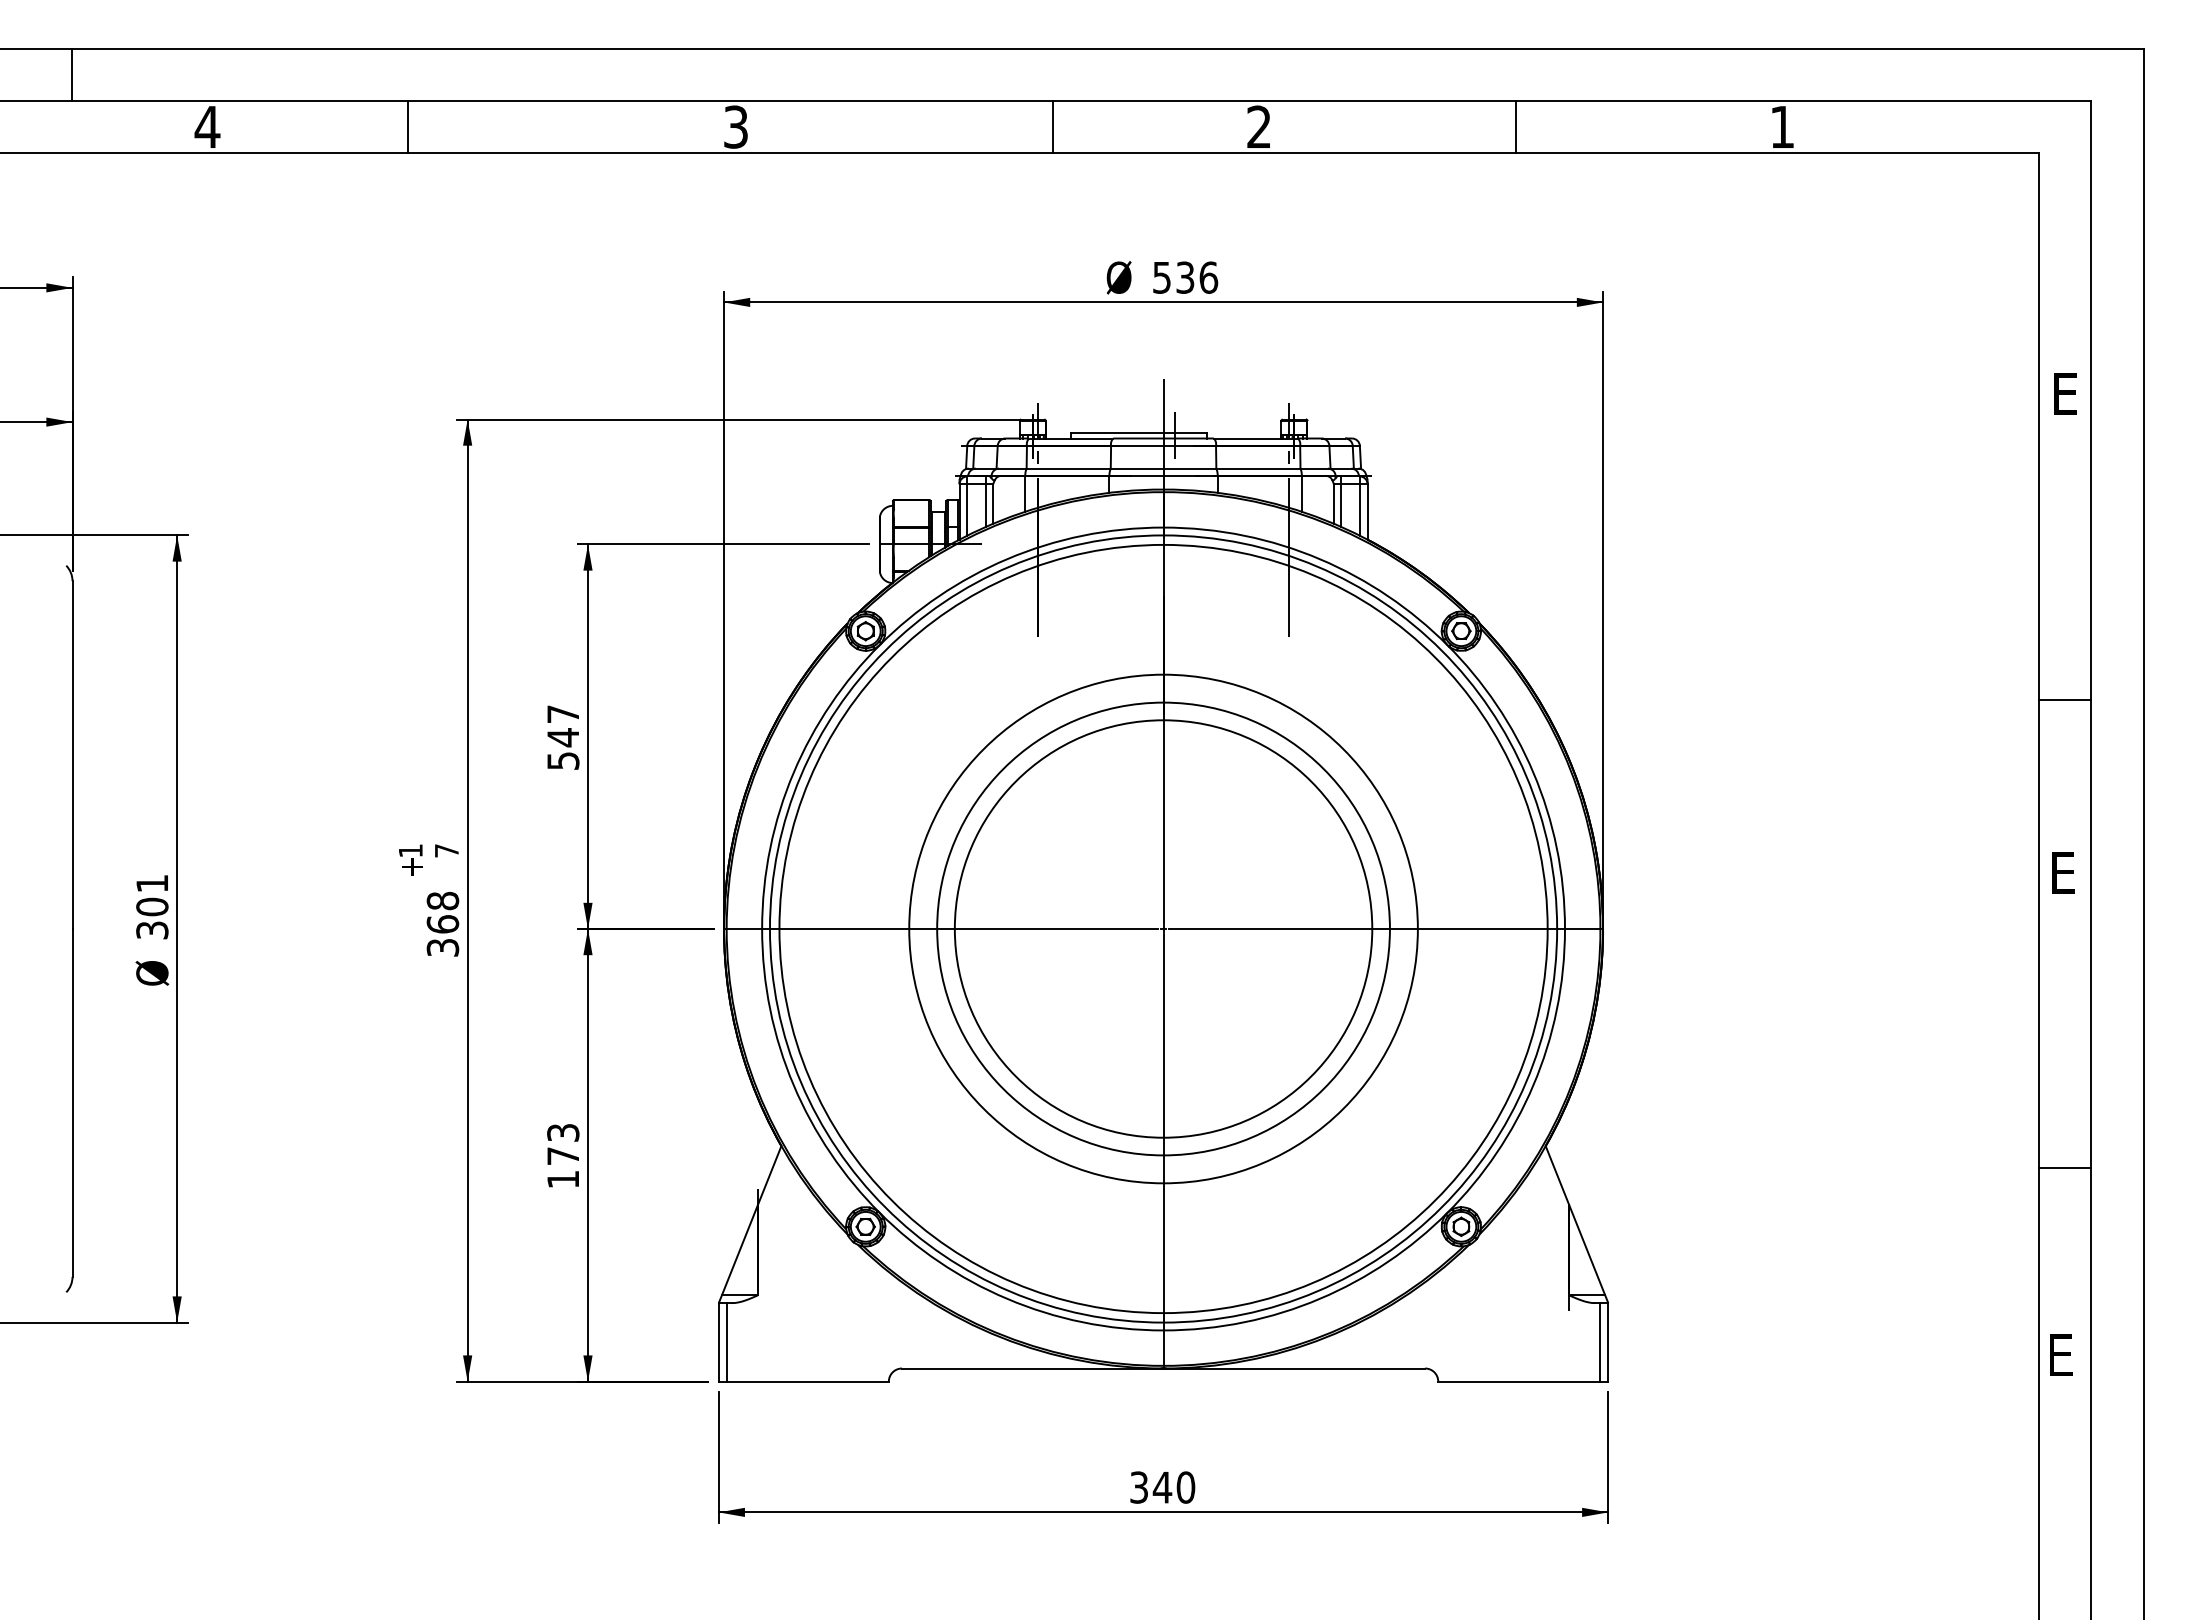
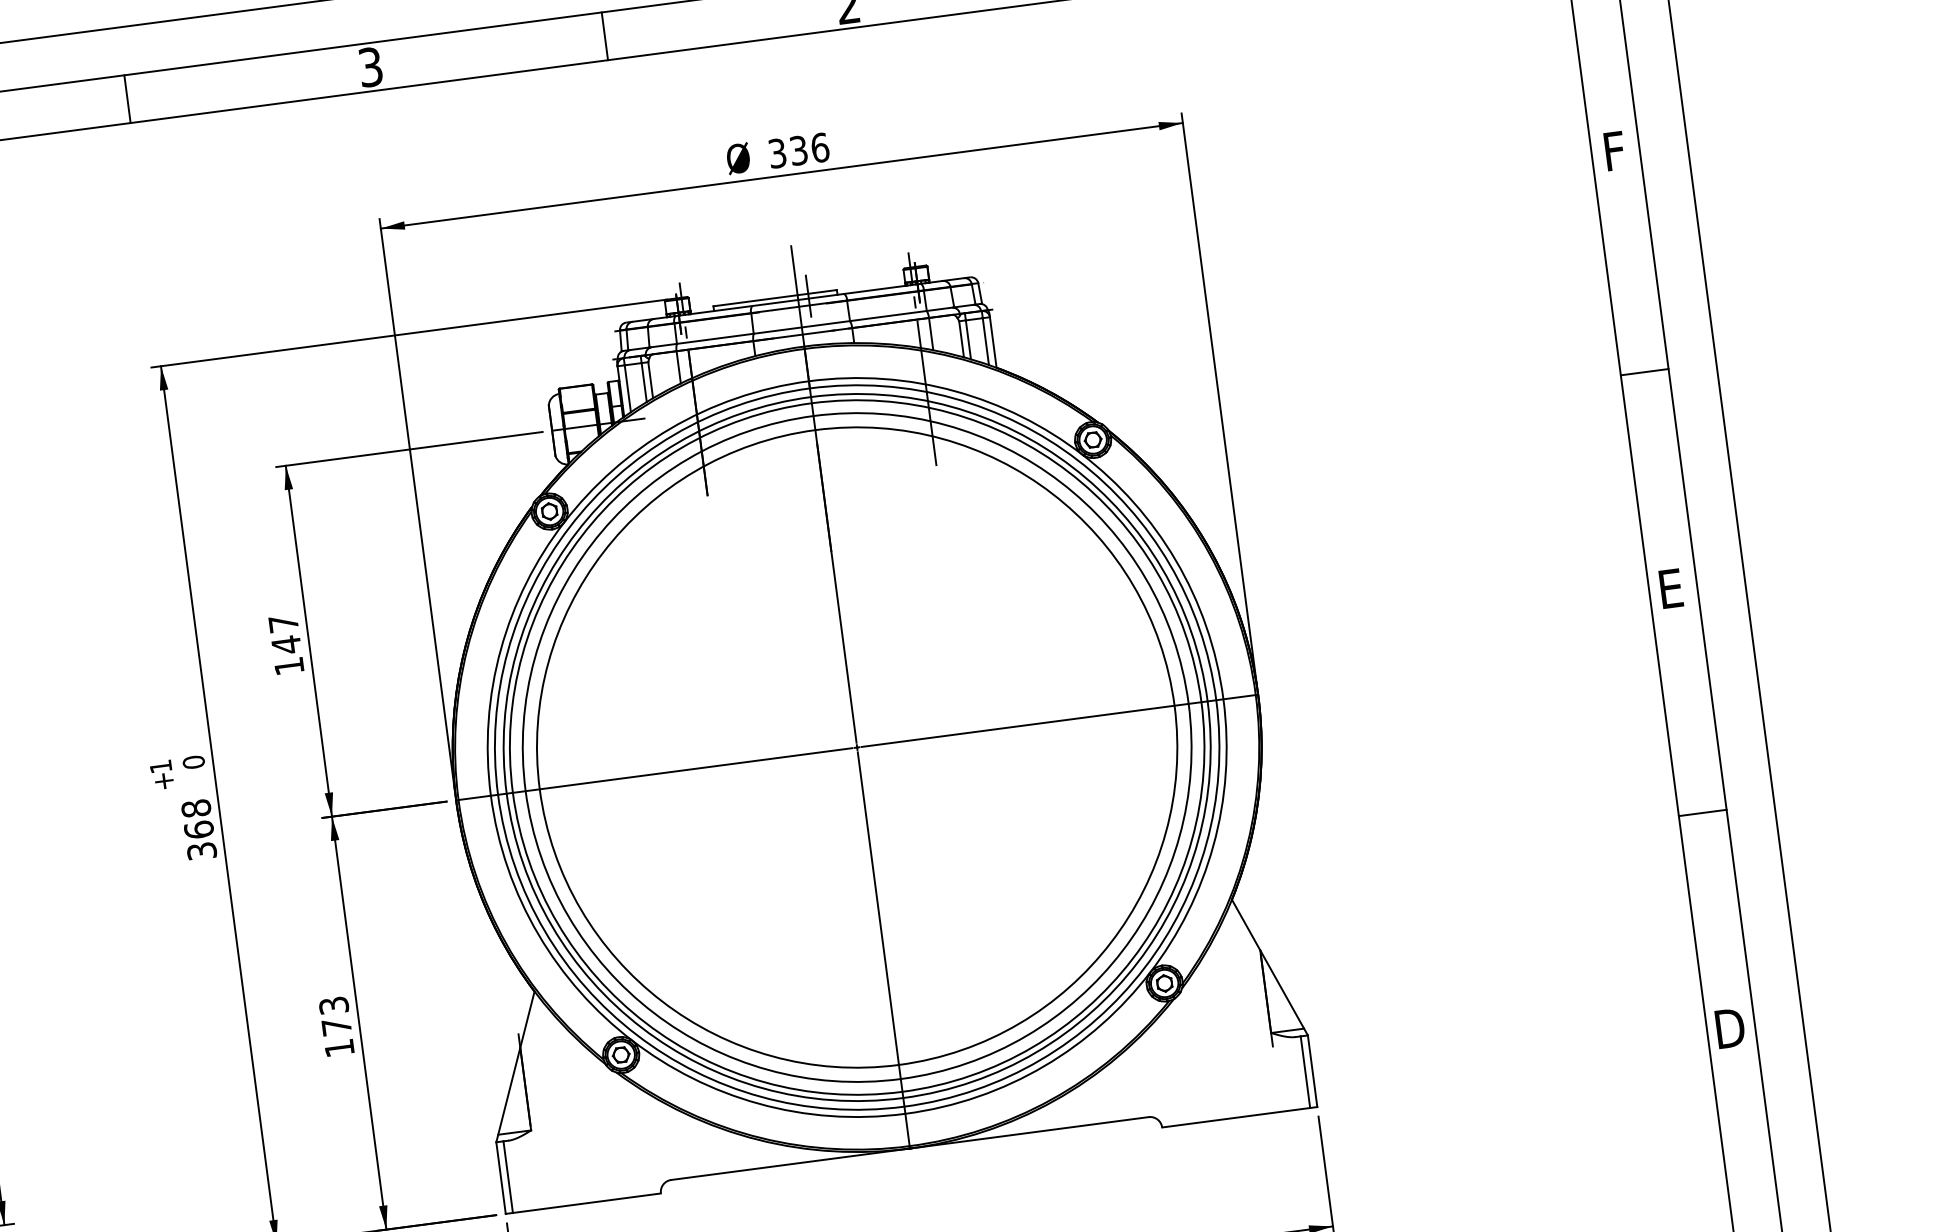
line: (408, 126) -> (127, 98), moved
line: (1052, 126) -> (604, 35), moved
text: (1161, 277) -> (777, 153), 536 -> 336
text: (2067, 393) -> (1617, 150), E -> F
line: (2065, 700) -> (1644, 372), moved
text: (563, 760) -> (289, 665), 547 -> 147
text: (446, 850) -> (193, 762), 7 -> 0
circle: (1163, 928) -> (857, 747), size x1.43
circle: (1163, 928) -> (857, 747), size x1.67
circle: (1163, 928) -> (857, 747), size x1.67
line: (2065, 1168) -> (1703, 813), moved
text: (2064, 1355) -> (1730, 1028), E -> D

